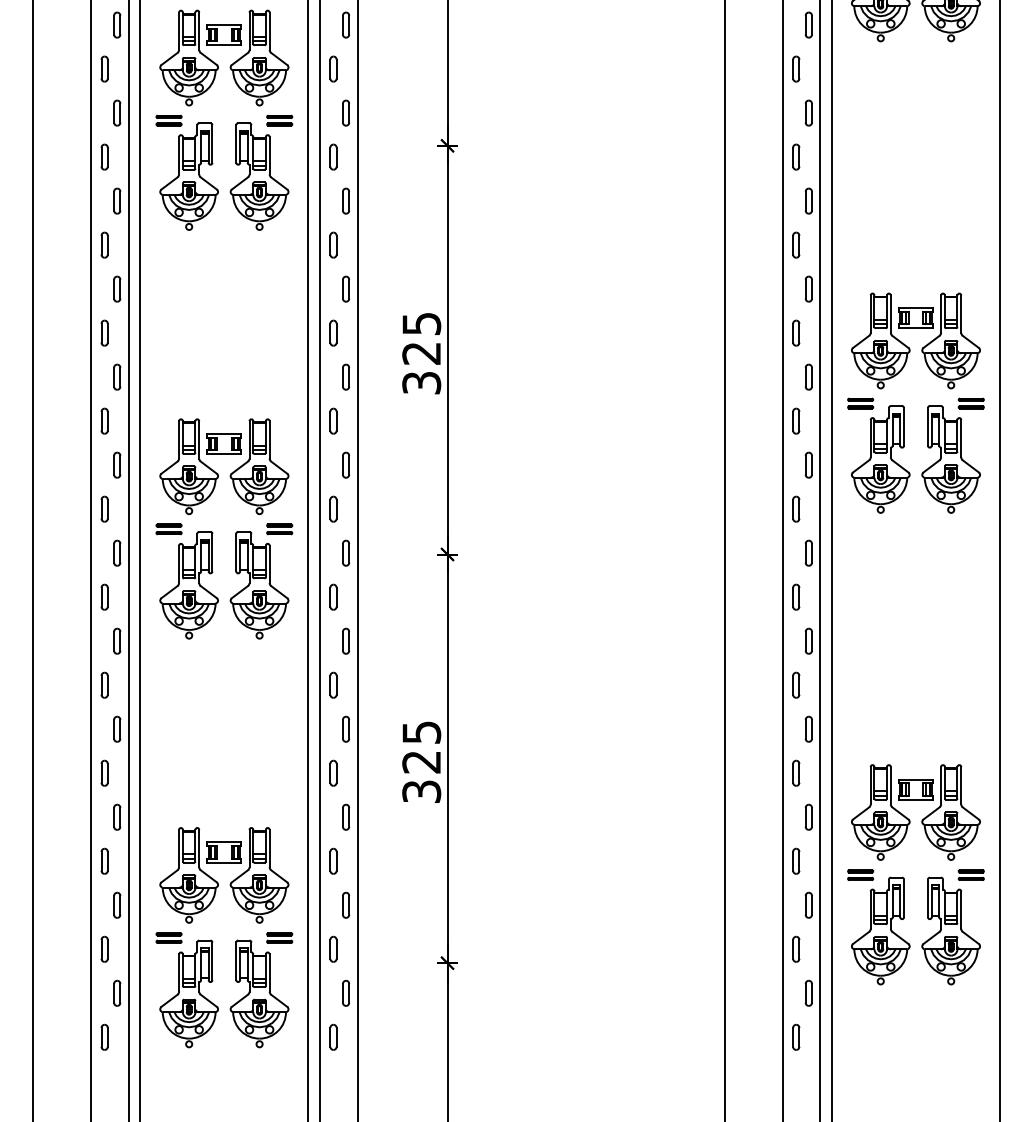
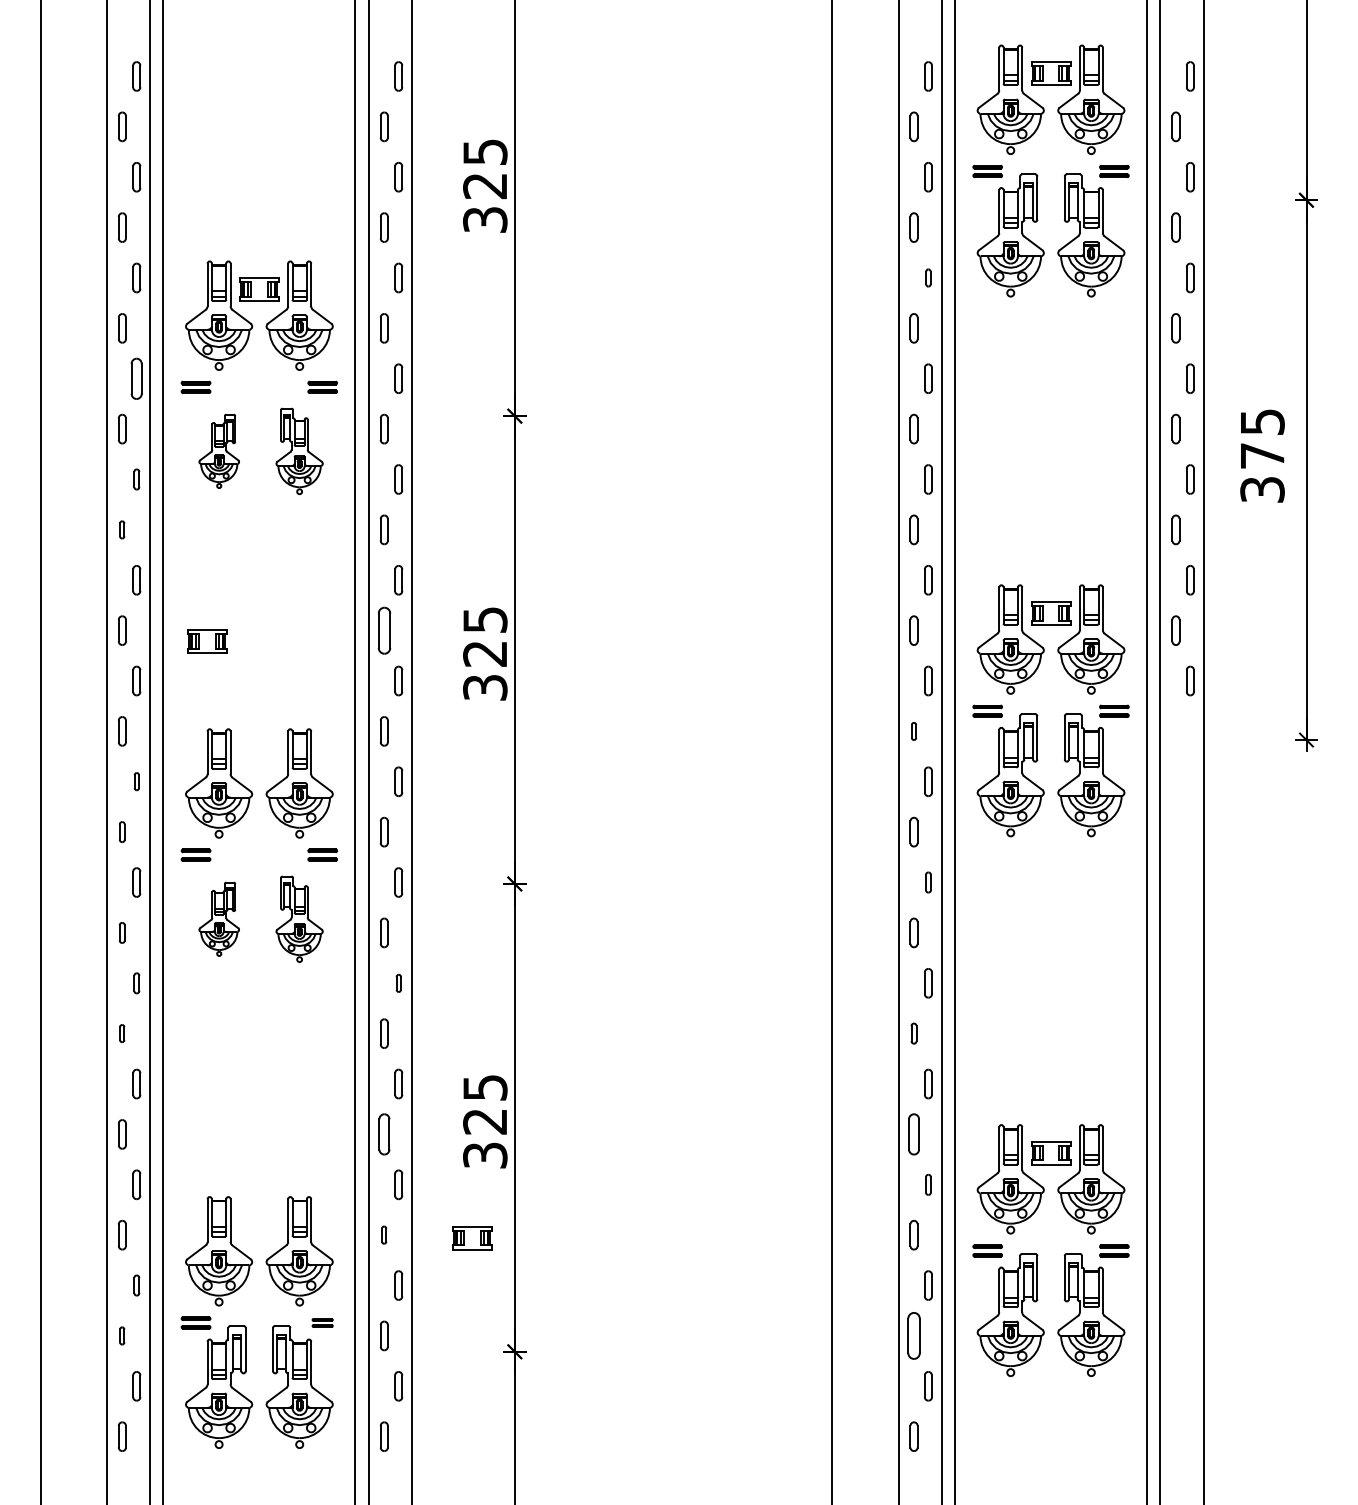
part: (808, 24) -> (928, 277), size x0.6
part: (117, 112) -> (136, 378), size x1.4
part: (189, 176) -> (219, 451), size x0.6
part: (259, 176) -> (299, 451), size x0.7
part: (117, 201) -> (136, 479), size x0.7
part: (103, 244) -> (121, 529), size x0.6
part: (332, 333) -> (383, 630), size x1.6
part: (795, 421) -> (913, 731), size x0.6
part: (224, 444) -> (207, 641), moved
part: (117, 464) -> (136, 781), size x0.6
part: (103, 508) -> (121, 831), size x0.7
part: (808, 553) -> (928, 882), size x0.7
part: (189, 585) -> (219, 919), size x0.6
part: (259, 585) -> (299, 919), size x0.7
part: (103, 596) -> (121, 932), size x0.7
part: (117, 641) -> (136, 983), size x0.7
part: (345, 641) -> (398, 983), size x0.6
part: (103, 685) -> (121, 1033), size x0.6
part: (795, 685) -> (913, 1033), size x0.7
part: (332, 773) -> (383, 1134), size x1.4
part: (795, 773) -> (913, 1134), size x1.4
part: (808, 817) -> (928, 1184), size x0.7
part: (224, 852) -> (472, 1238), moved
part: (332, 860) -> (383, 1234), size x0.6
part: (117, 905) -> (136, 1285), size x0.7
part: (279, 937) -> (322, 1322), size x0.7
part: (103, 948) -> (121, 1335), size x0.6
part: (795, 948) -> (913, 1335), size x1.6

